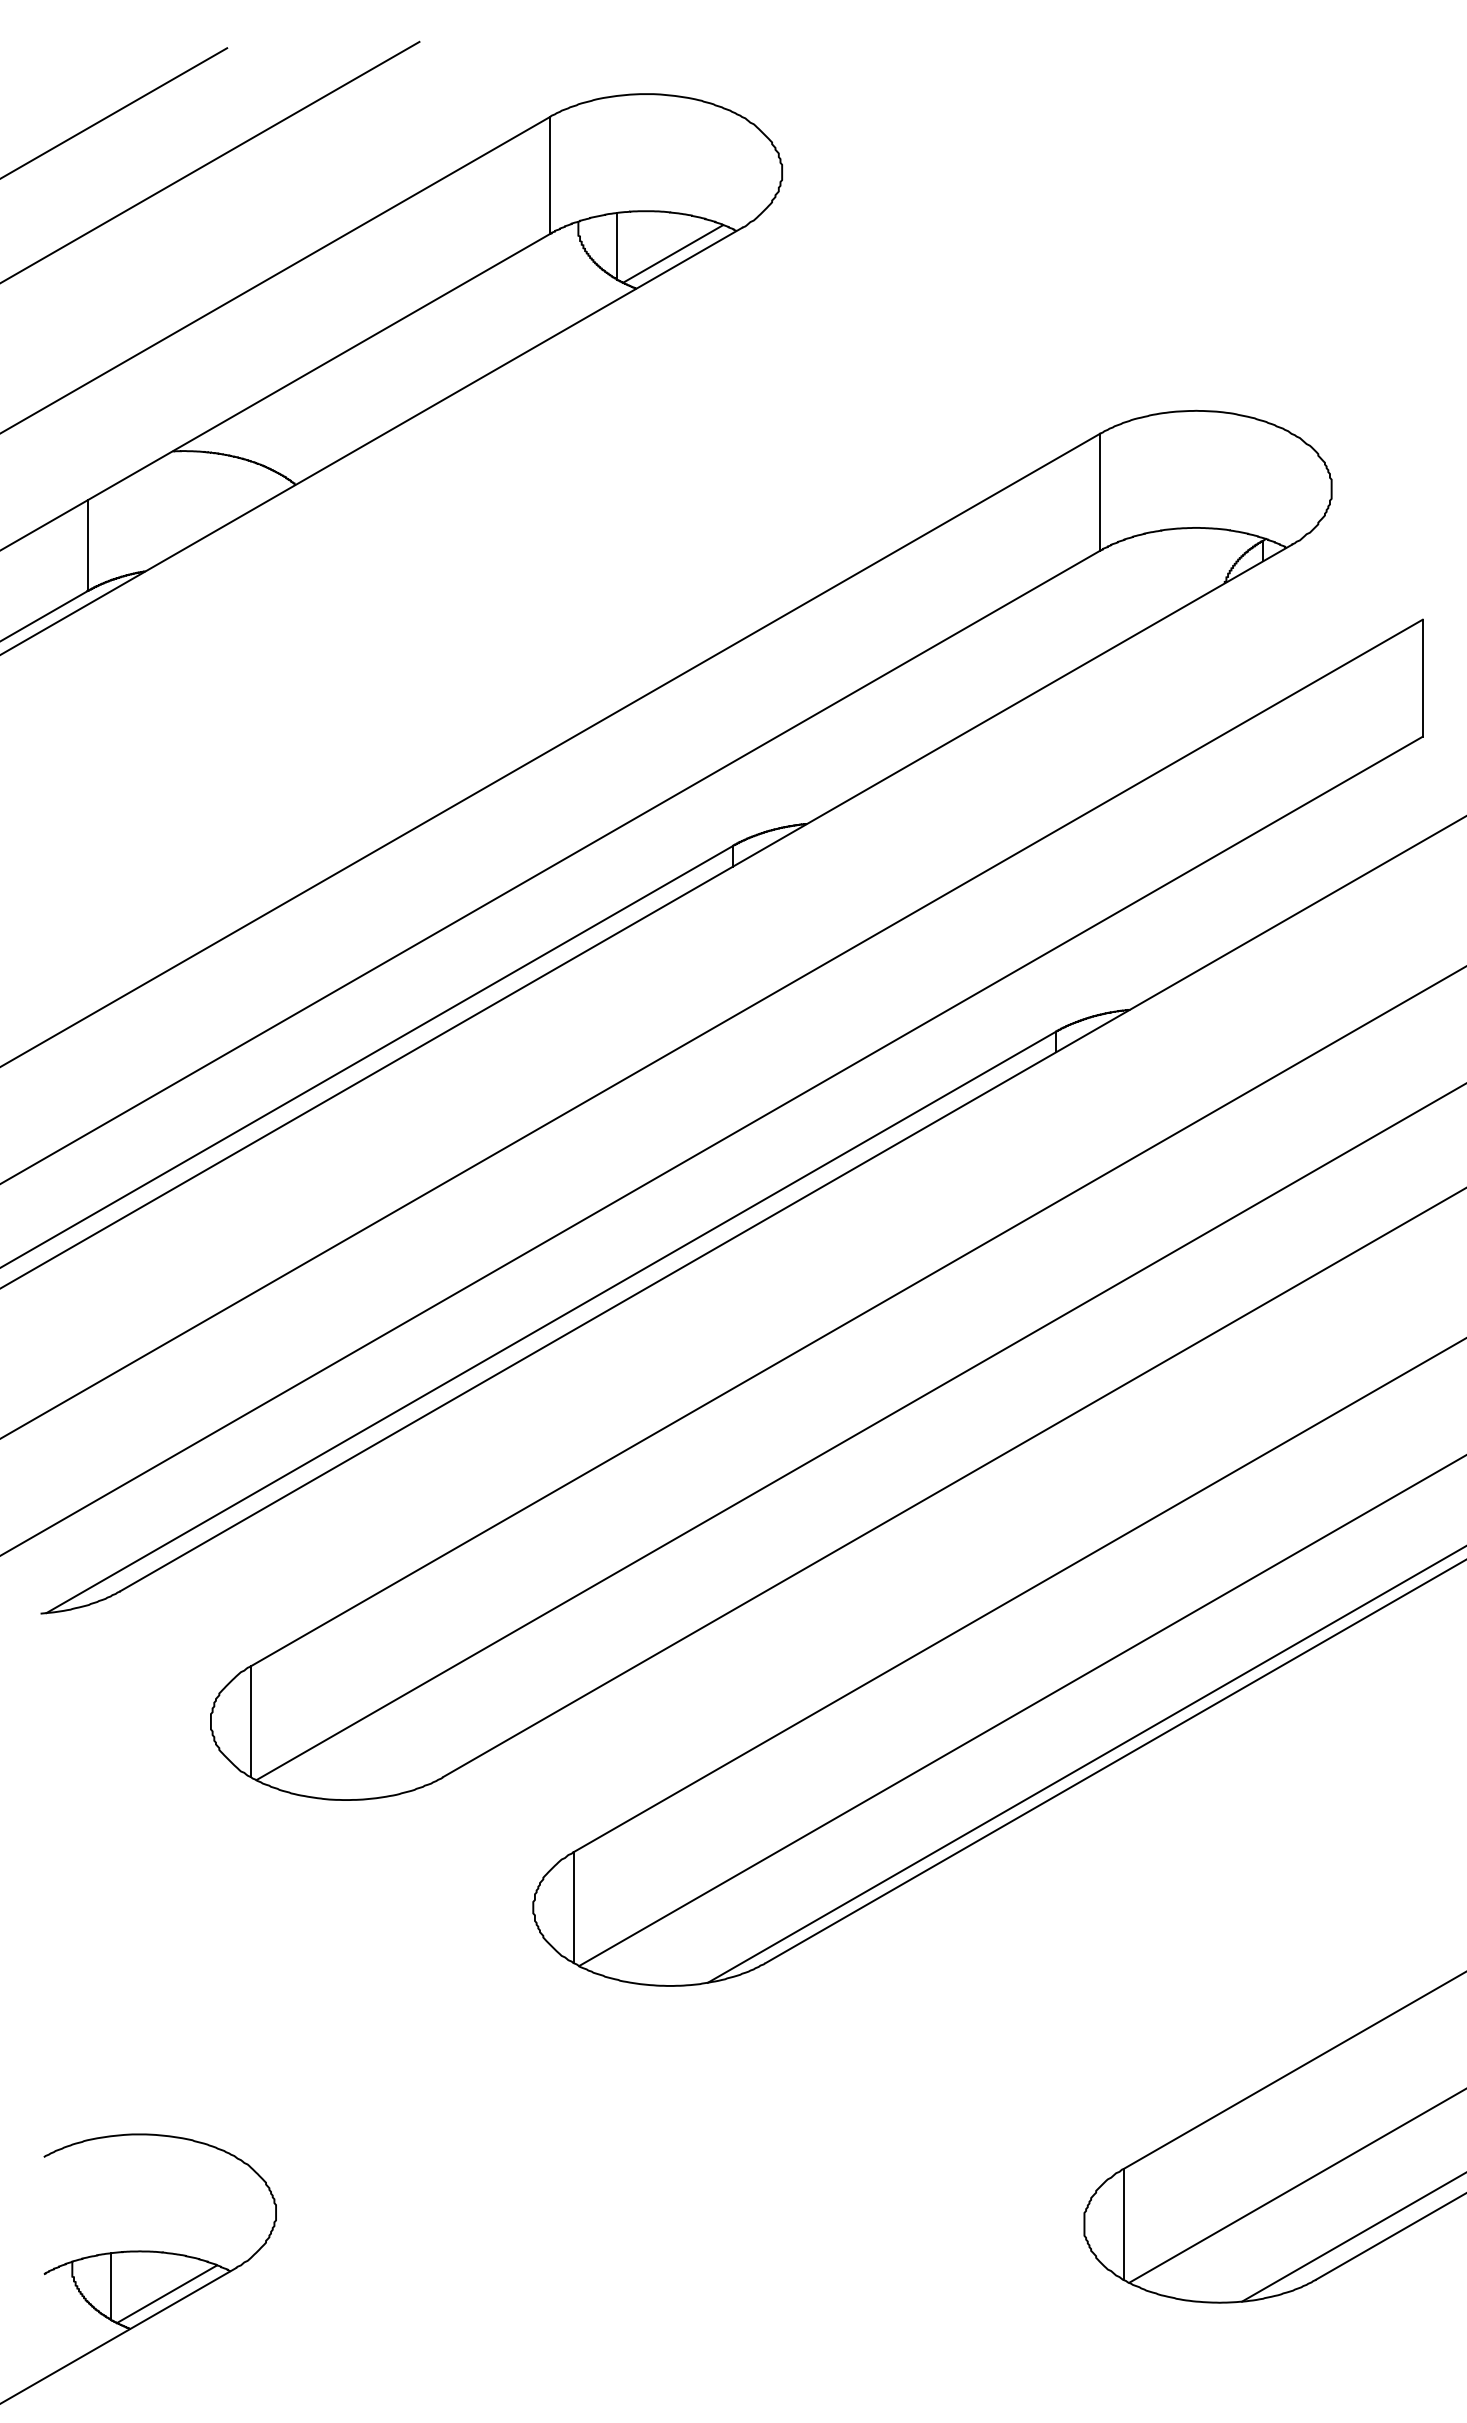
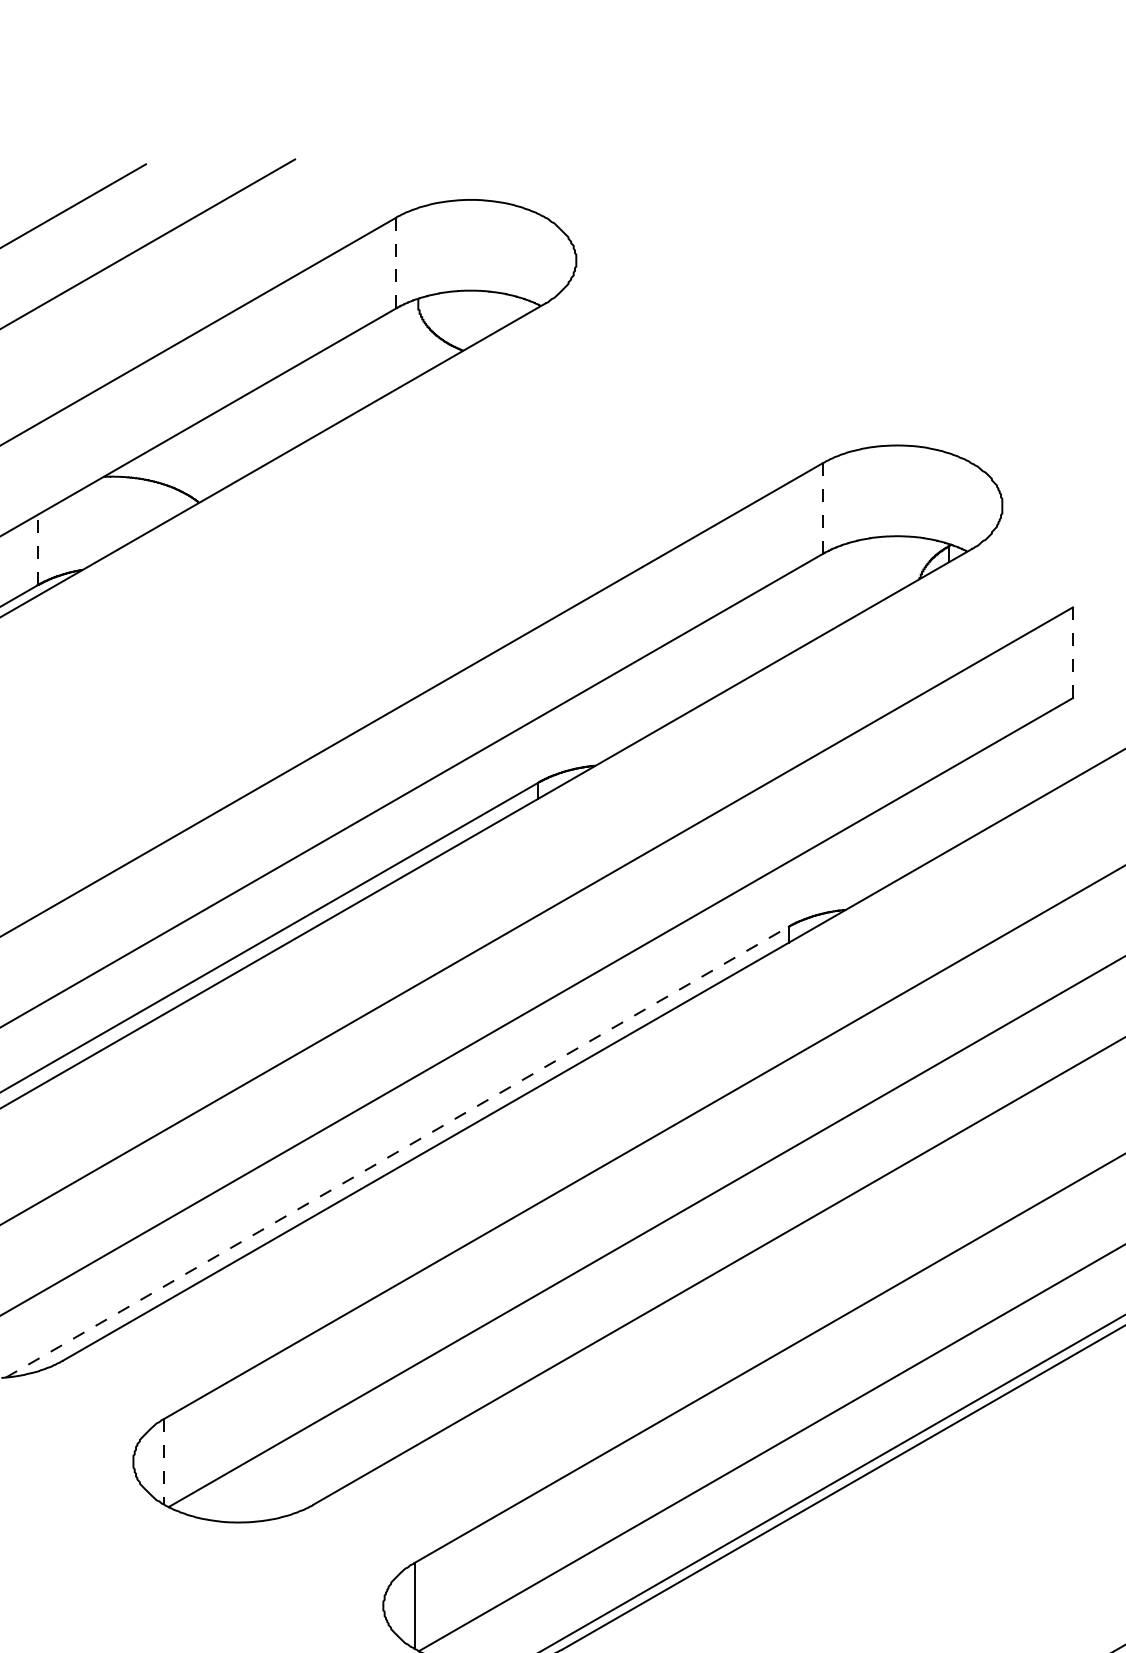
line: (549, 175) -> (395, 262), solid -> dashed
line: (617, 245) -> (448, 317), removed
line: (673, 253) -> (492, 323), removed
line: (1099, 492) -> (822, 508), solid -> dashed
line: (87, 545) -> (37, 549), solid -> dashed
line: (1422, 678) -> (1072, 652), solid -> dashed
line: (551, 1322) -> (397, 1152), solid -> dashed
line: (250, 1722) -> (164, 1462), solid -> dashed

